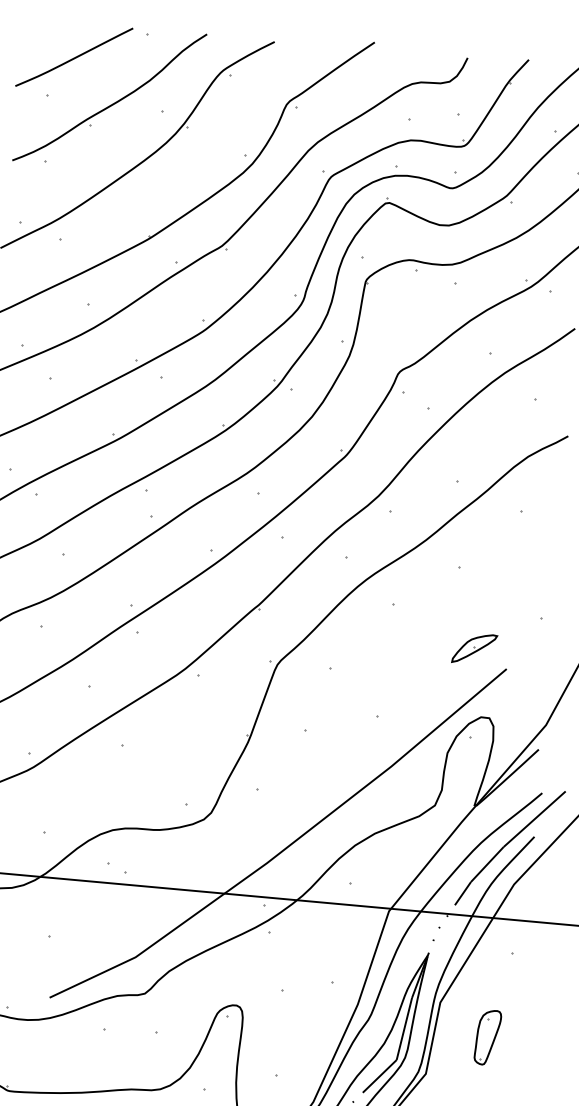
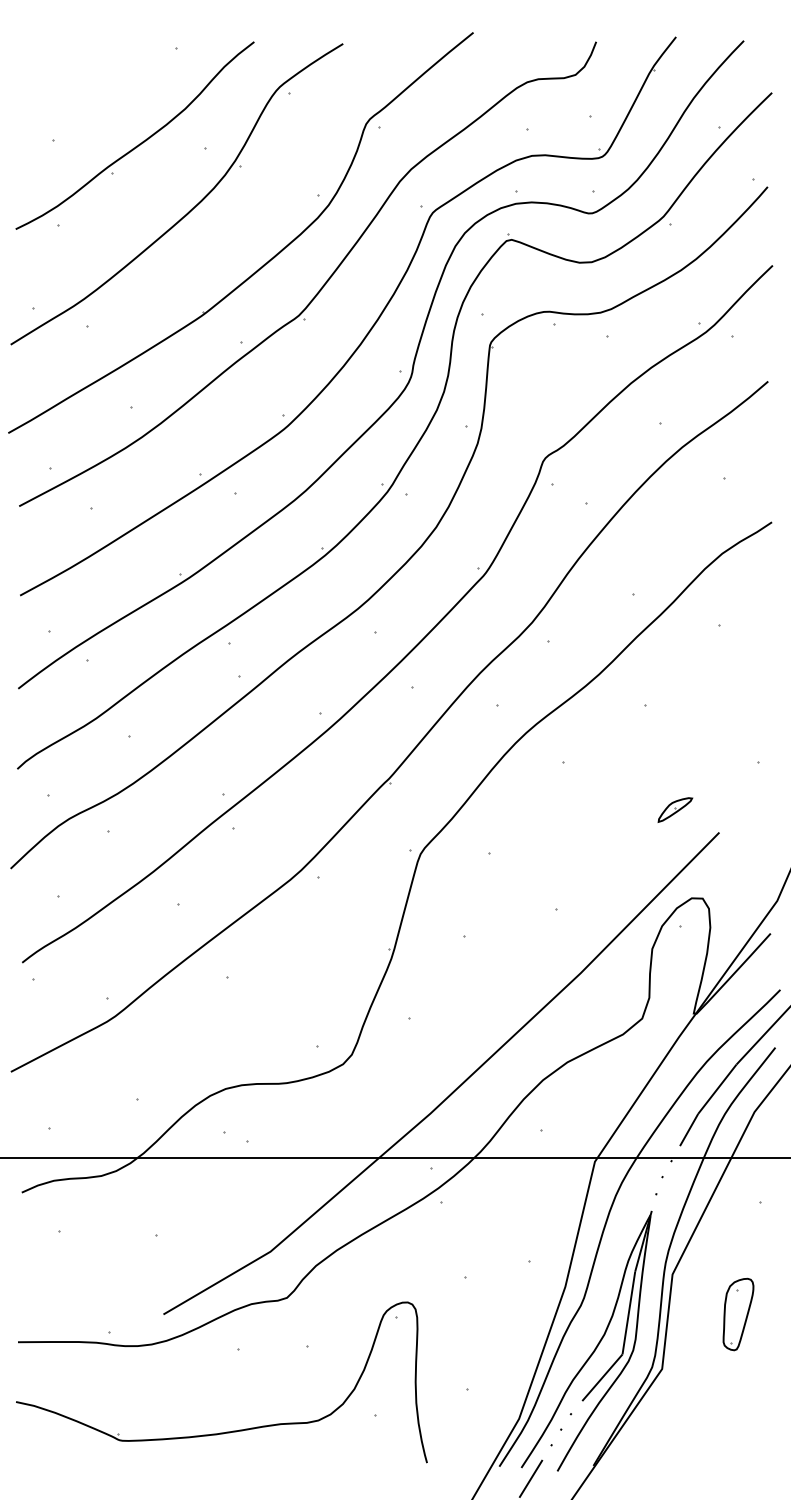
curve: (74, 57) -> (84, 87), removed
part: (474, 648) -> (675, 809), size x0.6

